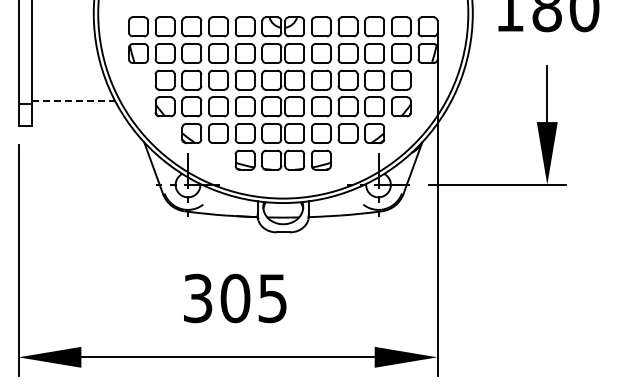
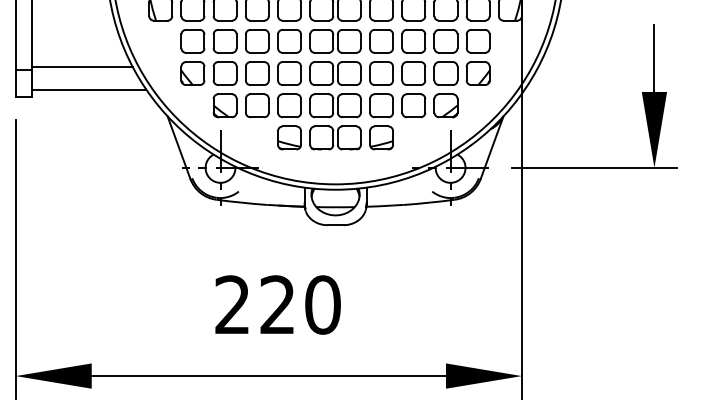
line: (73, 101) -> (82, 67), dashed -> solid
line: (78, 120) -> (88, 90), added
text: (235, 298) -> (277, 305), 305 -> 220

